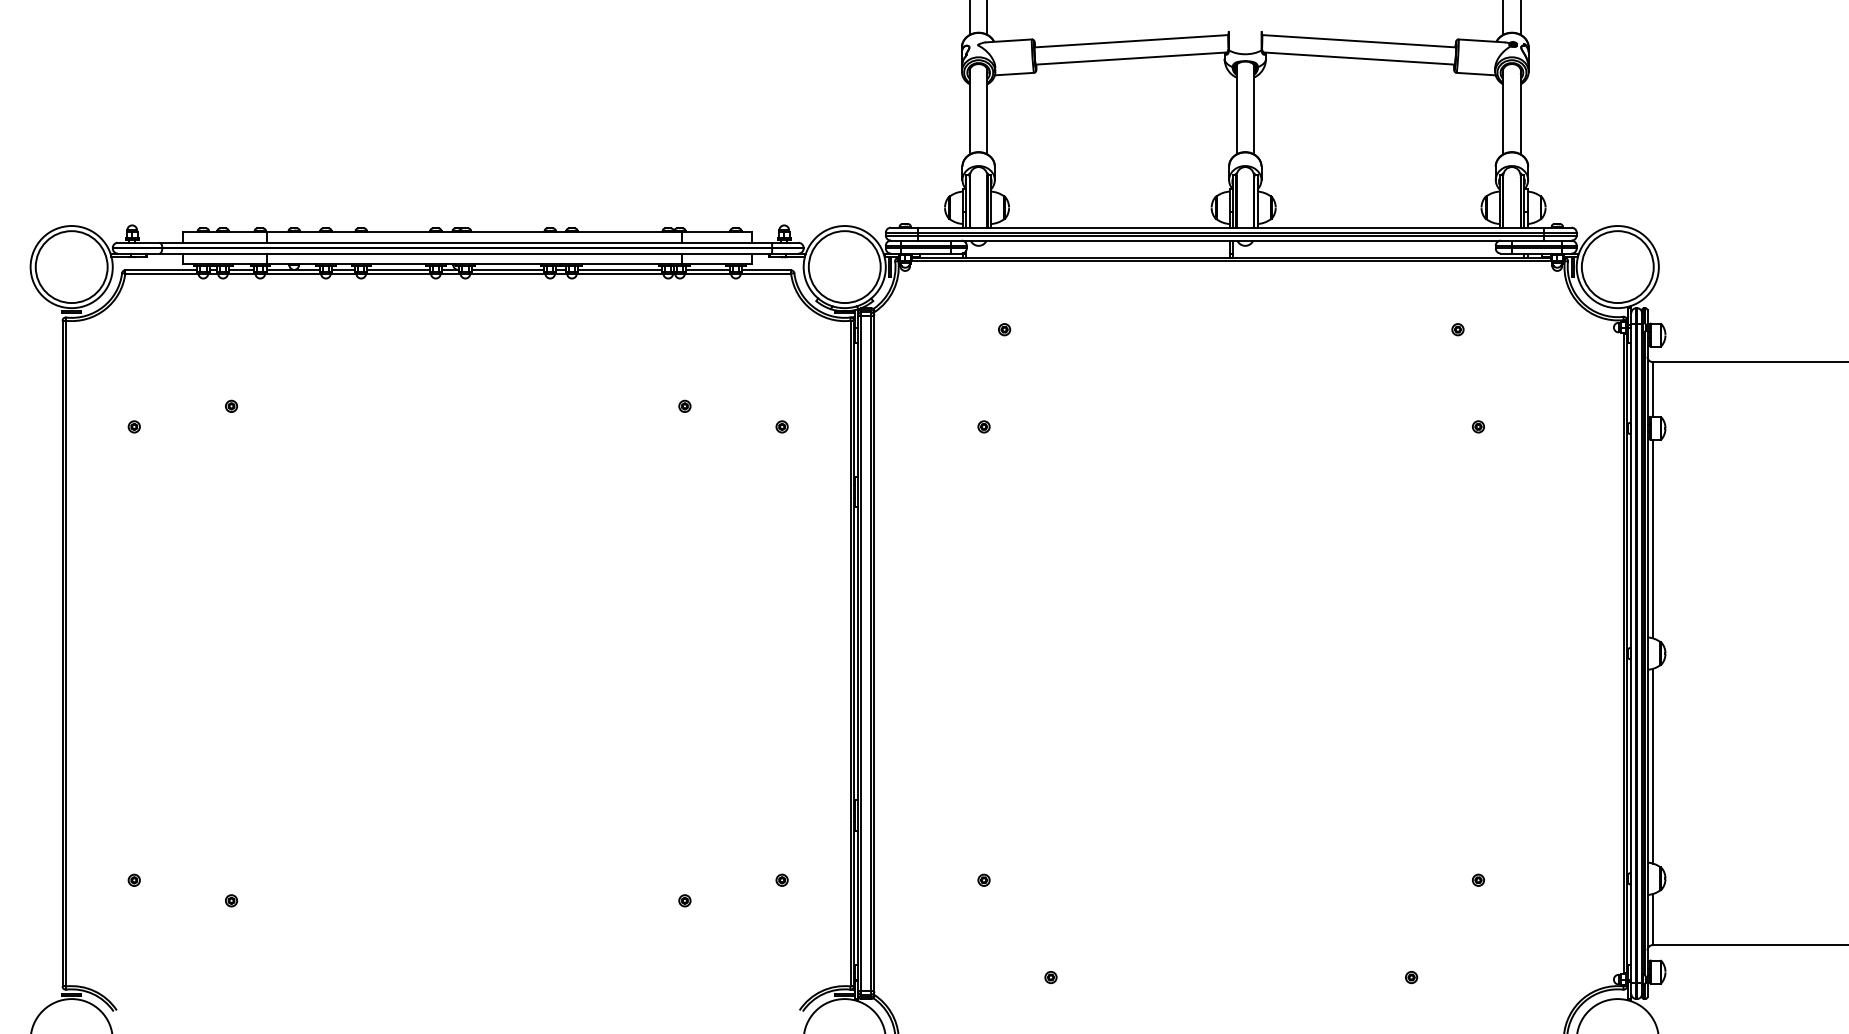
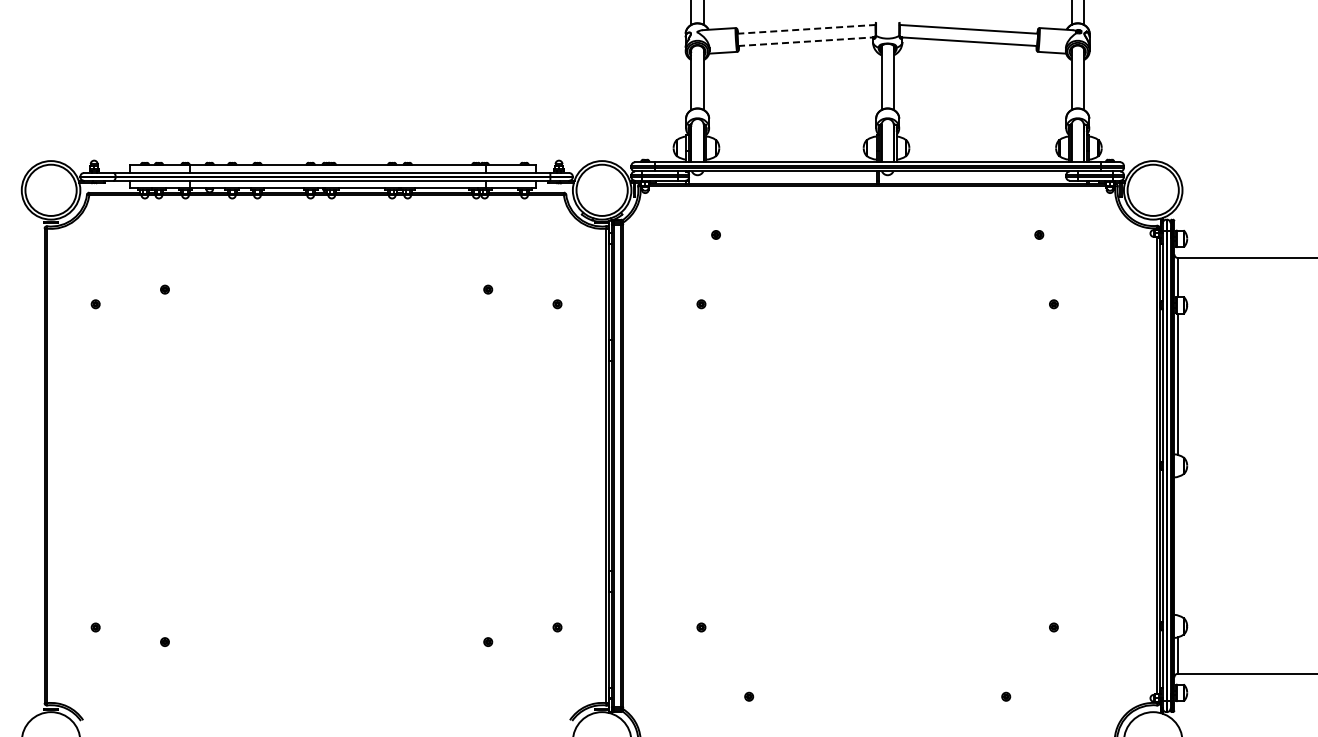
line: (1131, 41) -> (806, 29), solid -> dashed
line: (1131, 58) -> (806, 41), solid -> dashed
line: (1653, 765) -> (1178, 545), removed

